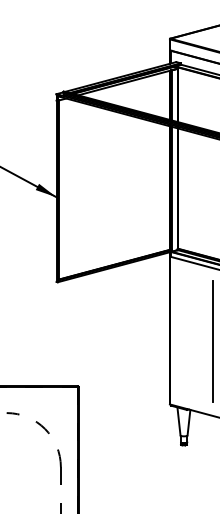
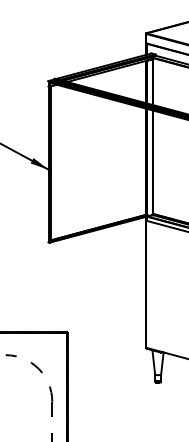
line: (213, 341) -> (183, 293), removed

